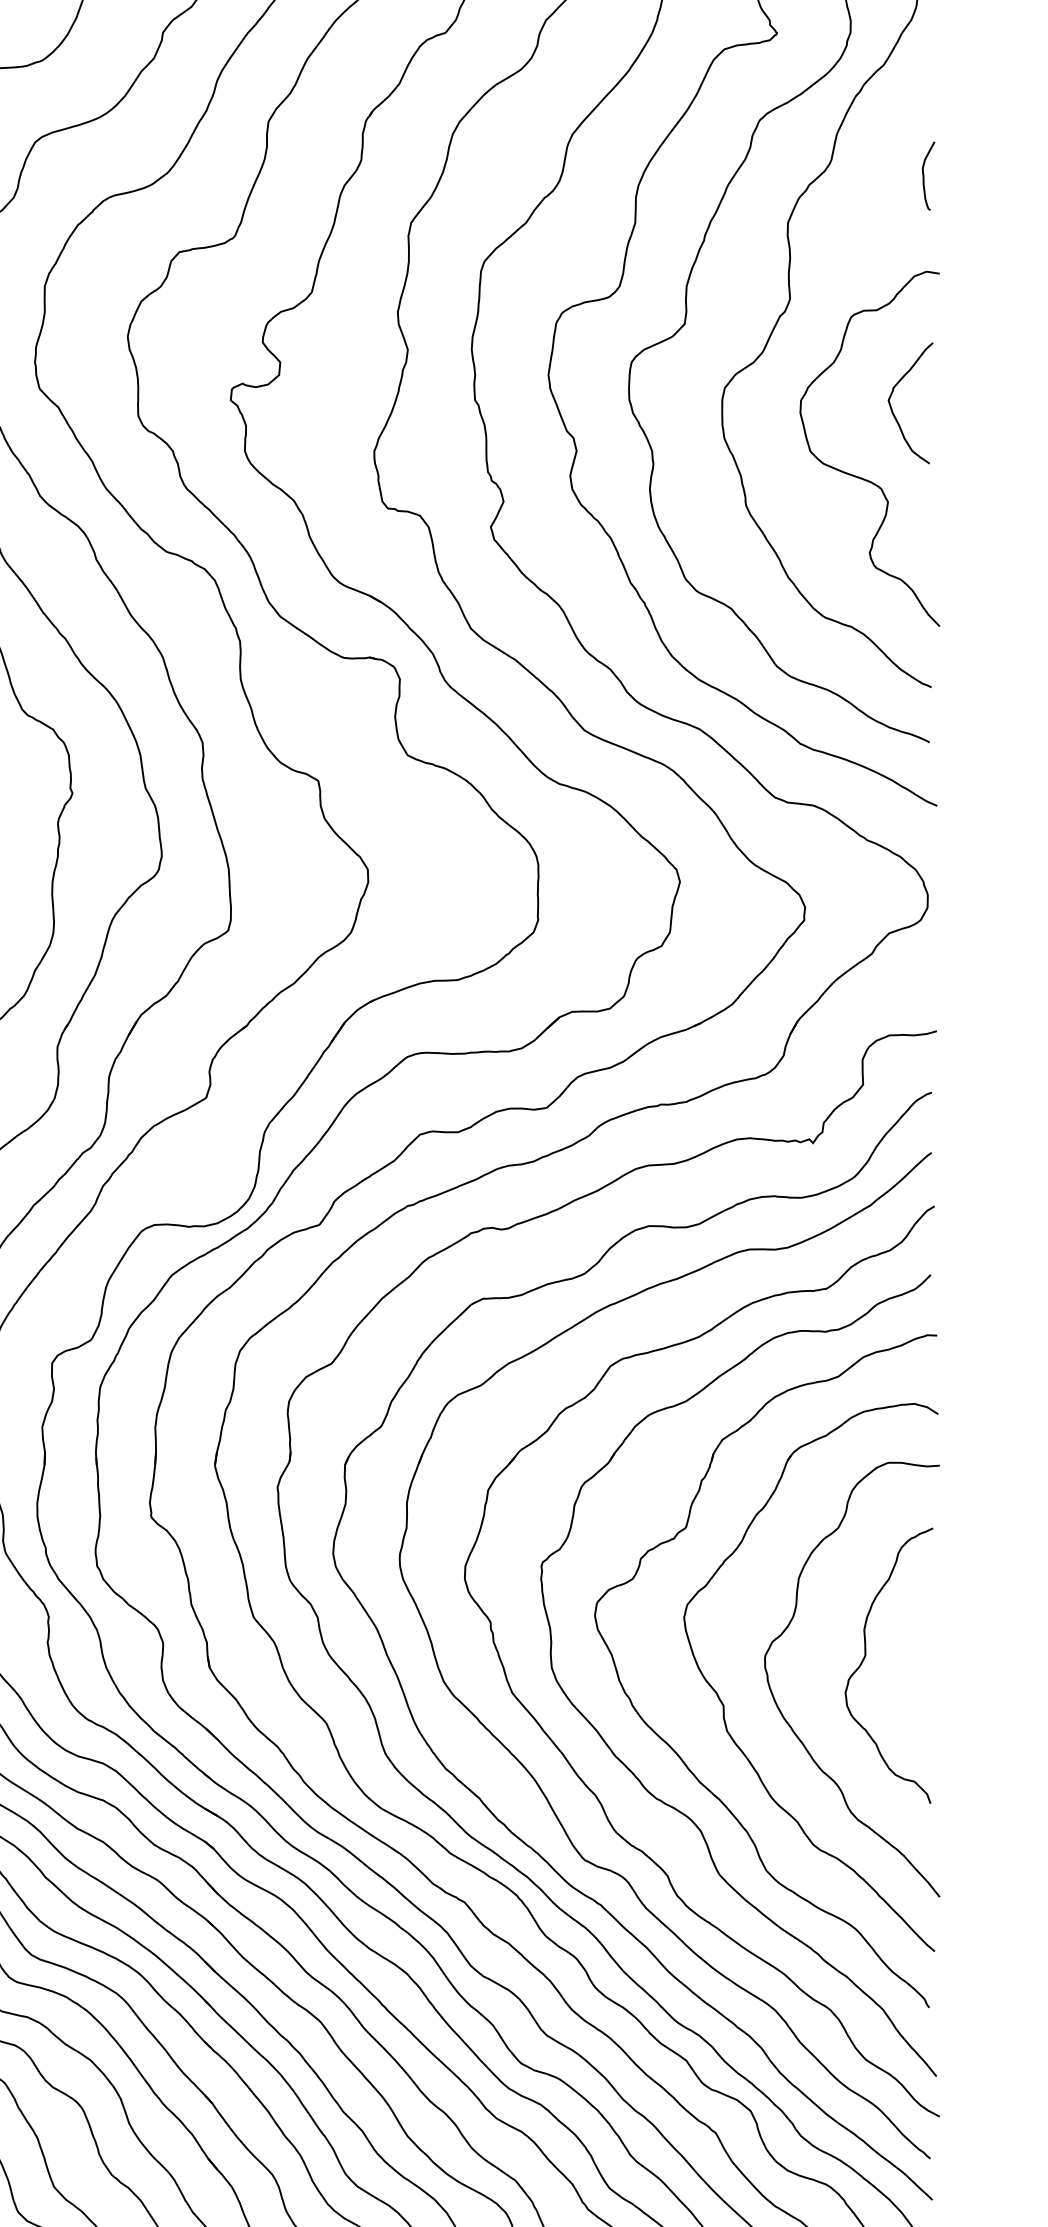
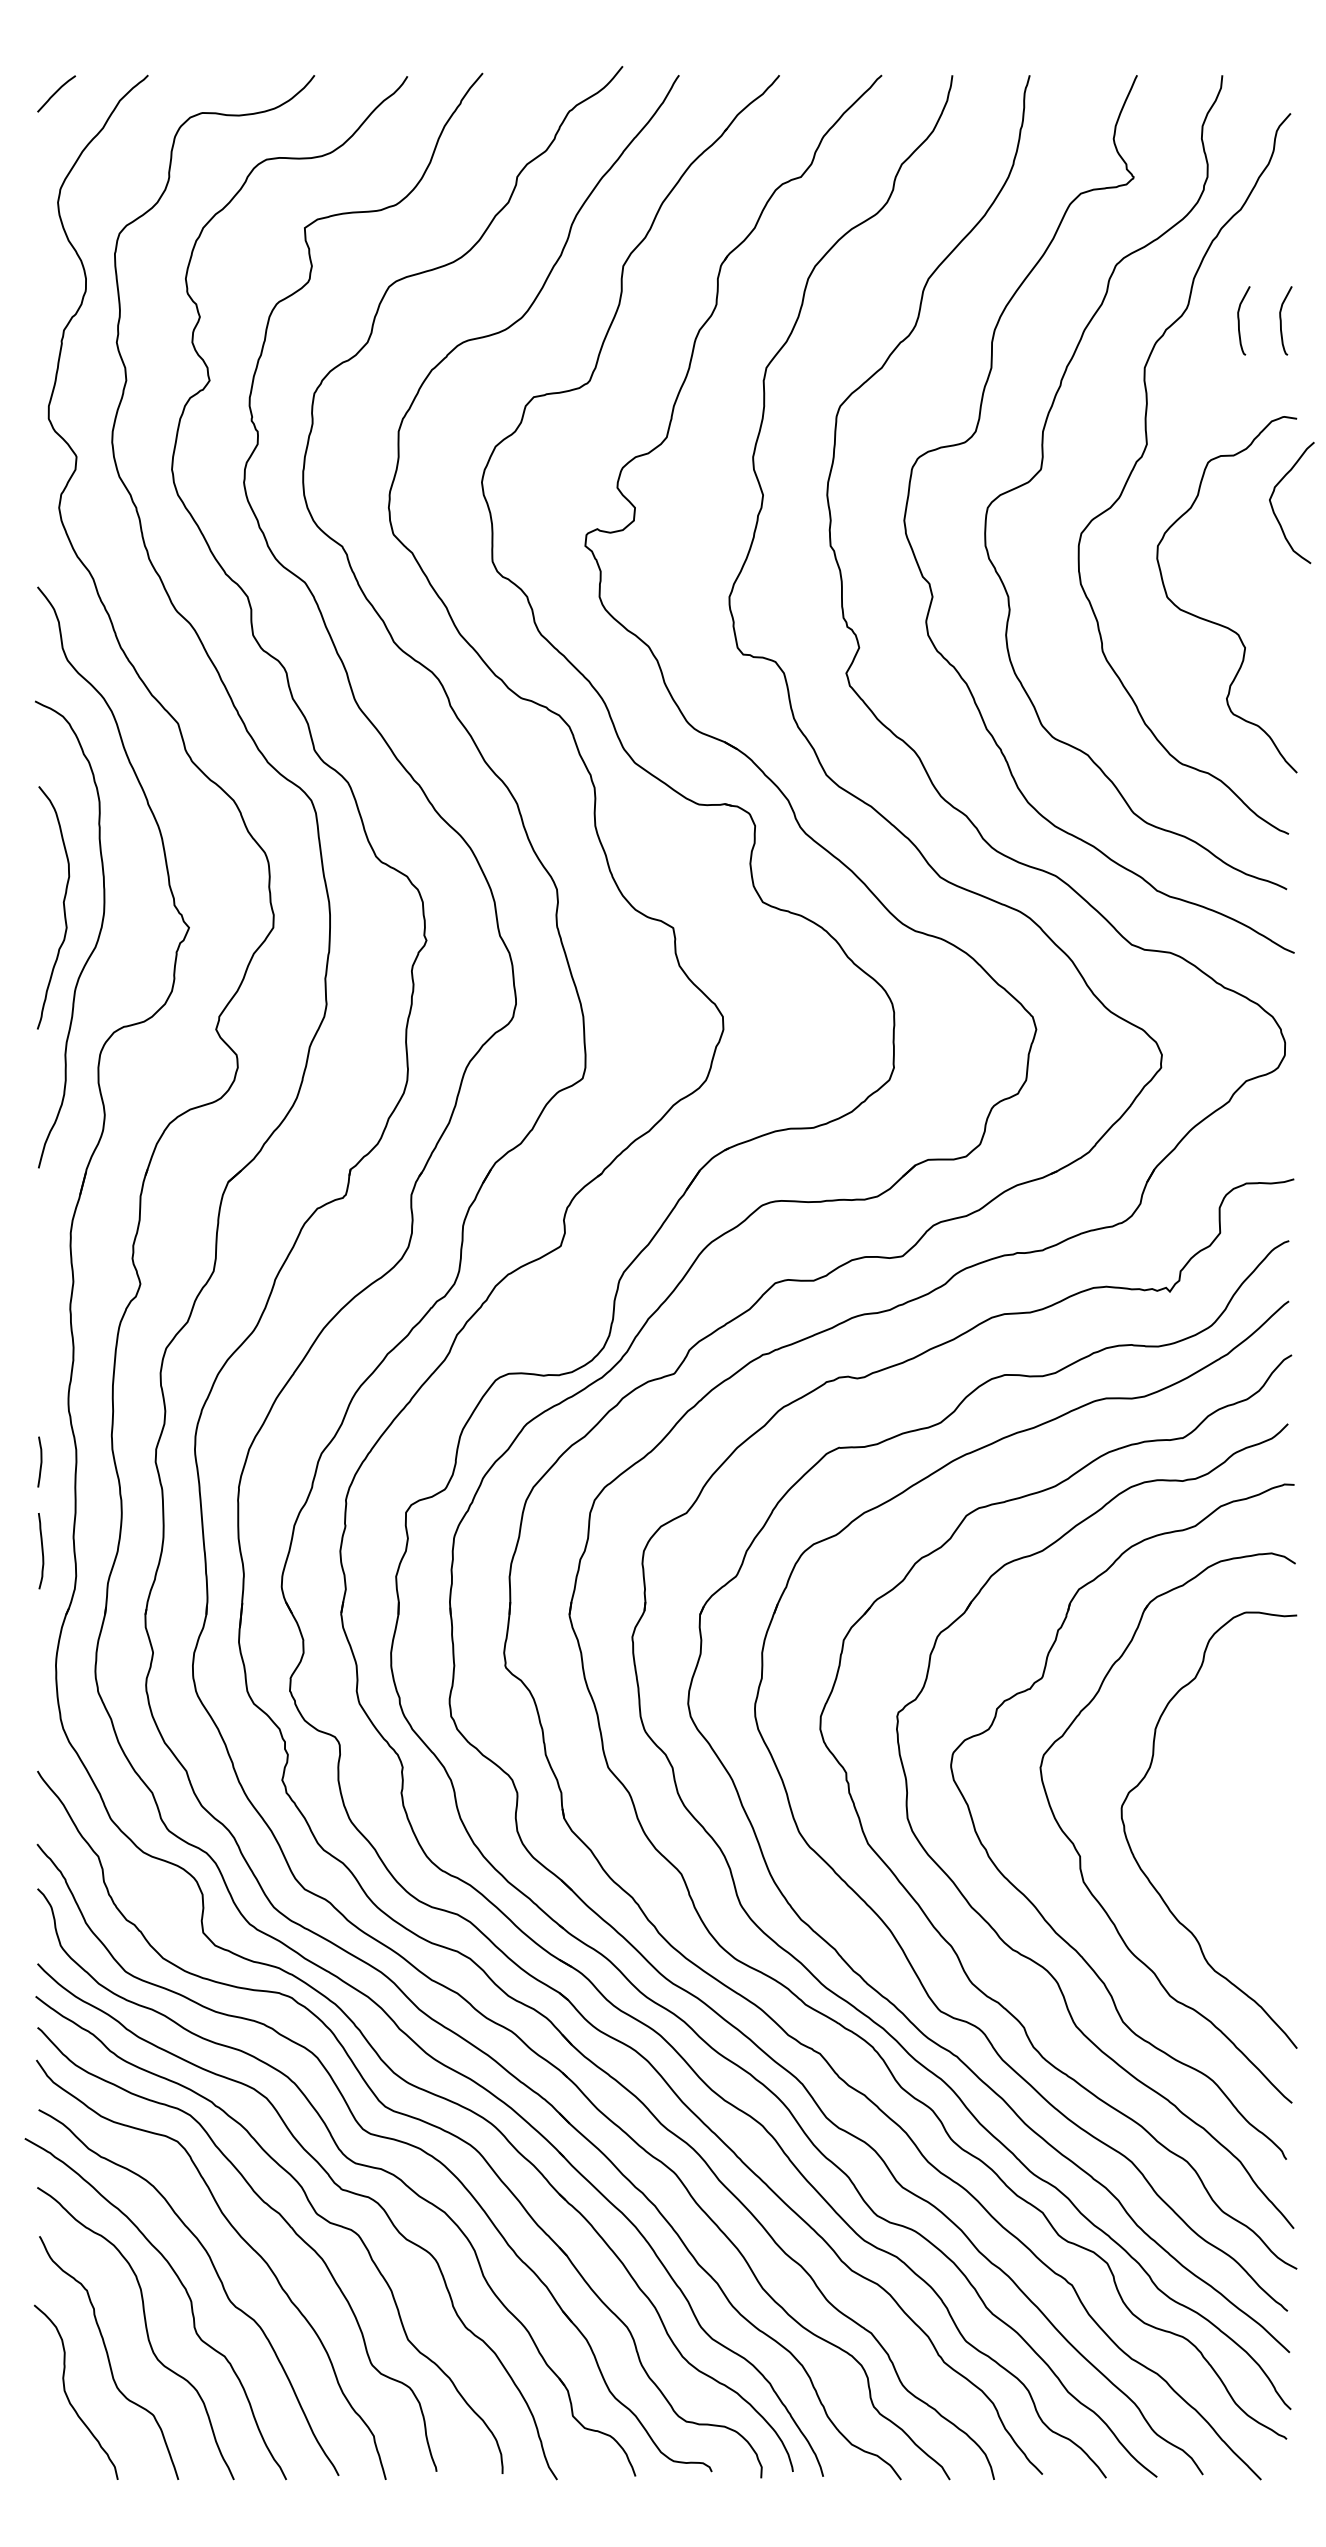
curve: (882, 175) -> (1239, 320), added
curve: (892, 407) -> (1273, 507), moved
curve: (866, 1655) -> (1223, 1806), removed

